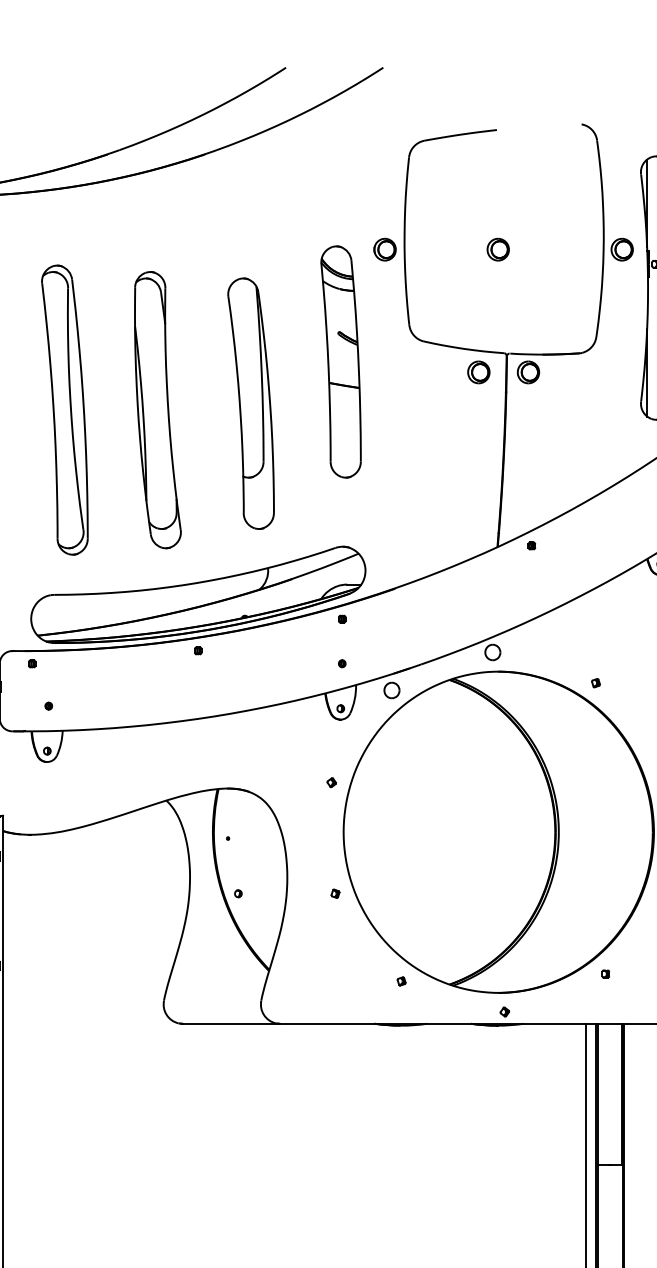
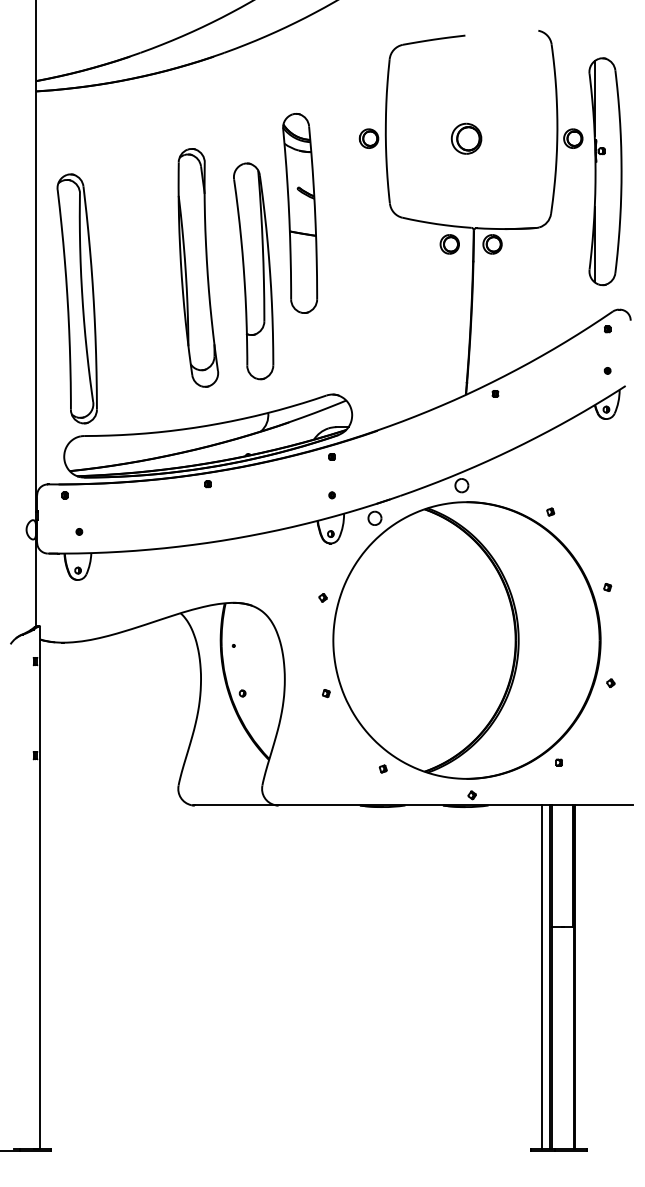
part: (498, 249) -> (466, 138), size x1.6
part: (341, 362) -> (300, 213), moved
part: (64, 409) -> (76, 298), moved
part: (158, 409) -> (198, 267), moved

